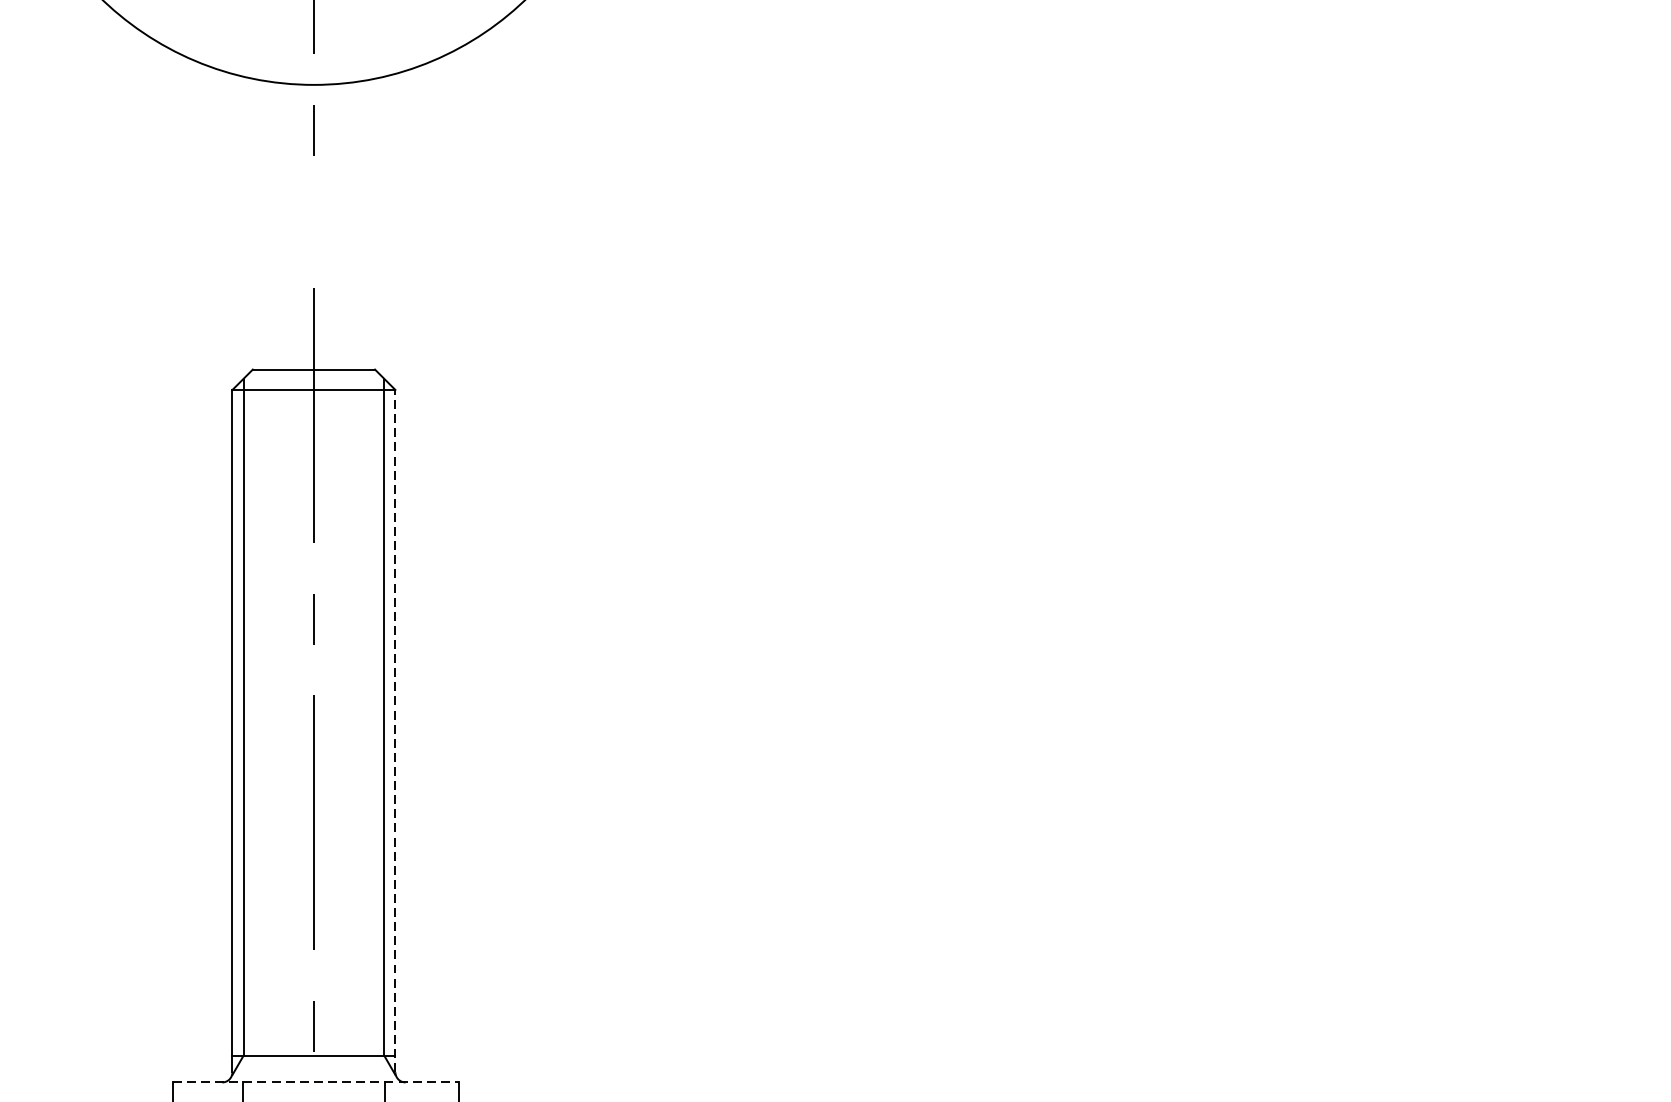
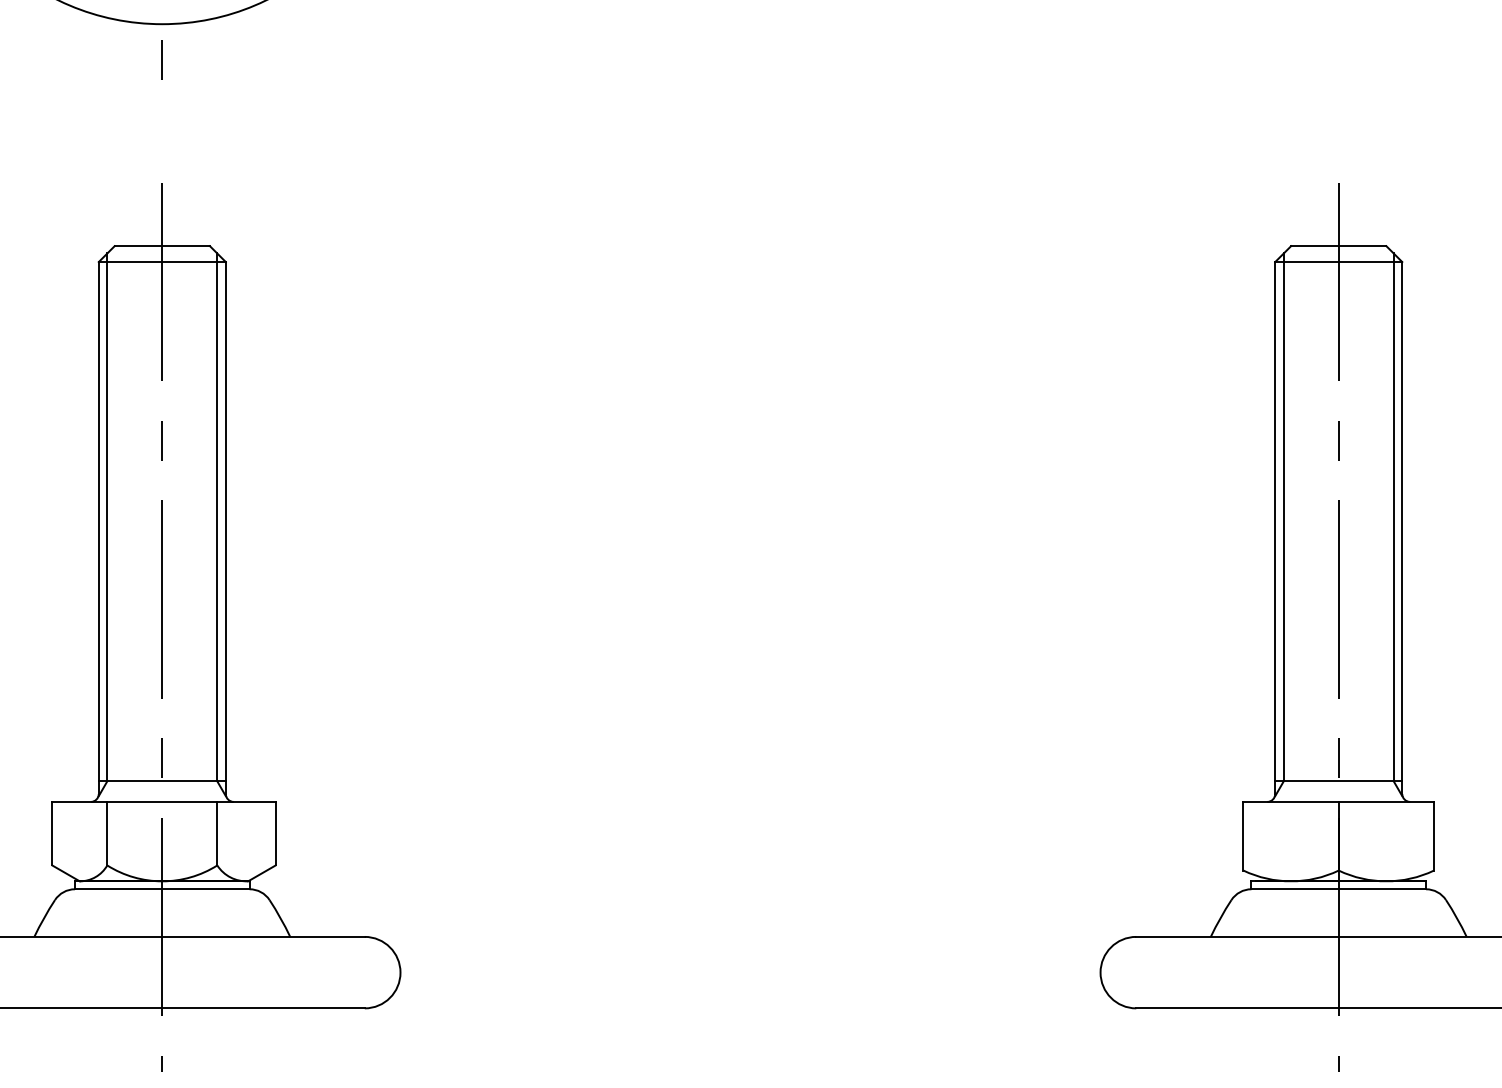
line: (394, 731) -> (225, 528), dashed -> solid
line: (315, 1081) -> (163, 801), dashed -> solid

